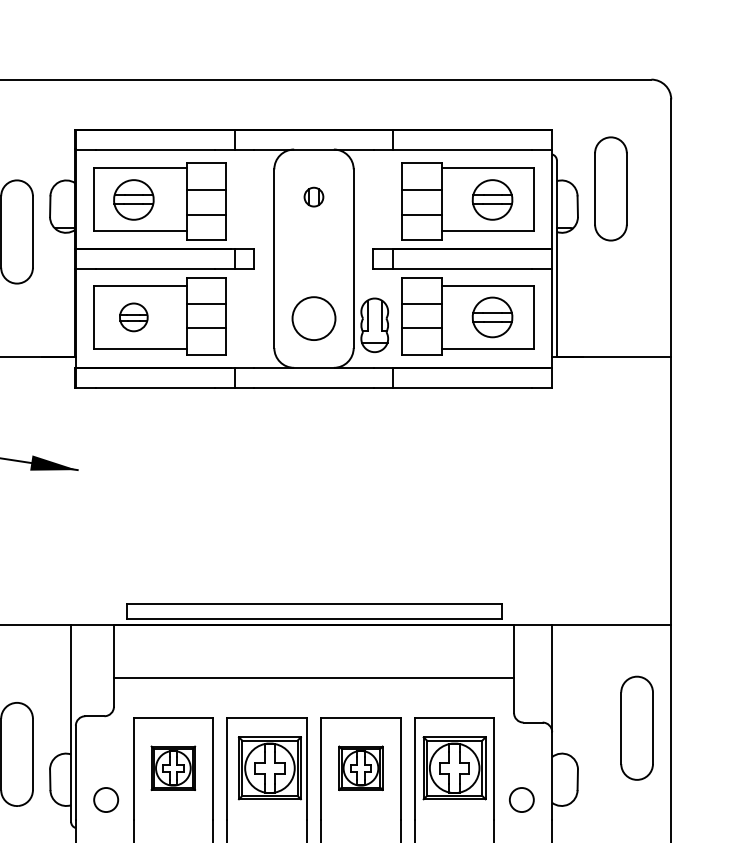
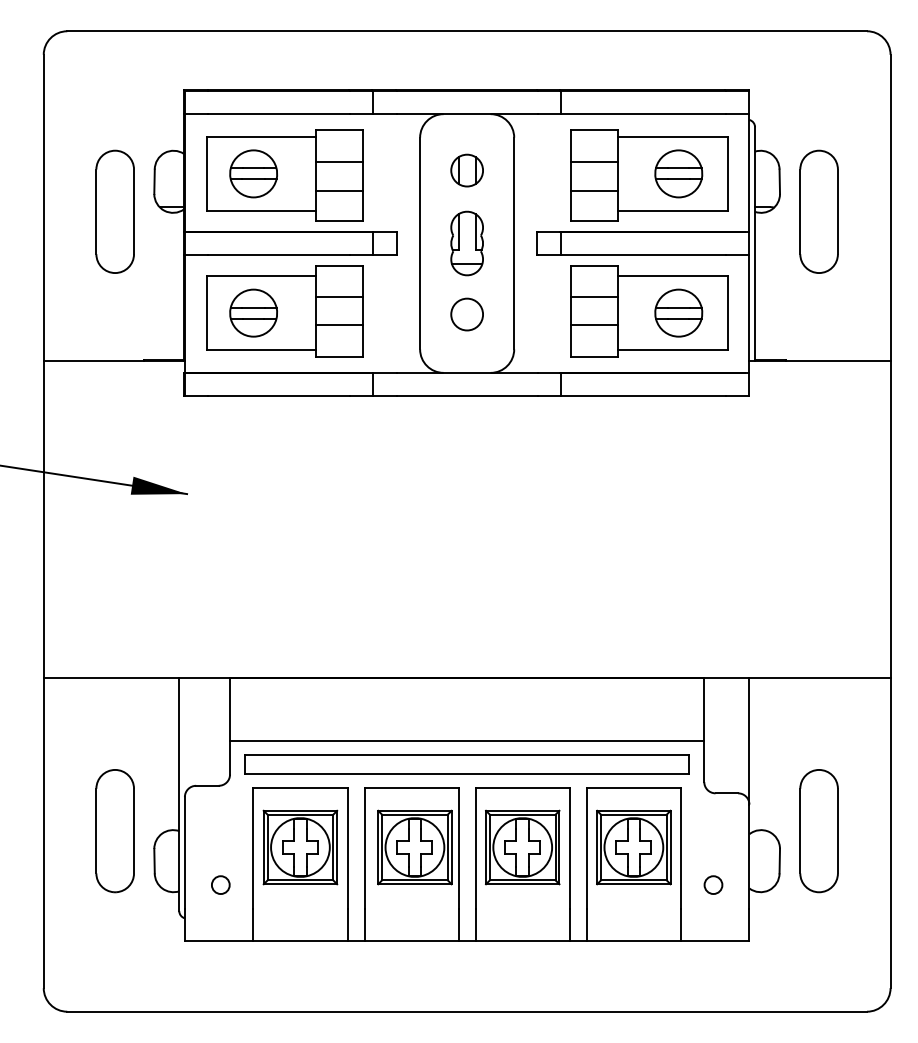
part: (610, 188) -> (818, 211), moved
part: (313, 197) -> (466, 170), size x1.43
part: (133, 316) -> (253, 312), size x1.43
circle: (314, 318) -> (467, 314), size x0.62
part: (374, 325) -> (466, 243), moved
part: (313, 611) -> (466, 764), moved
part: (636, 728) -> (818, 831), moved
part: (173, 768) -> (300, 847), size x1.43
part: (360, 768) -> (522, 847), size x1.43
circle: (105, 800) -> (220, 885), size x0.62
circle: (521, 800) -> (713, 885), size x0.62

